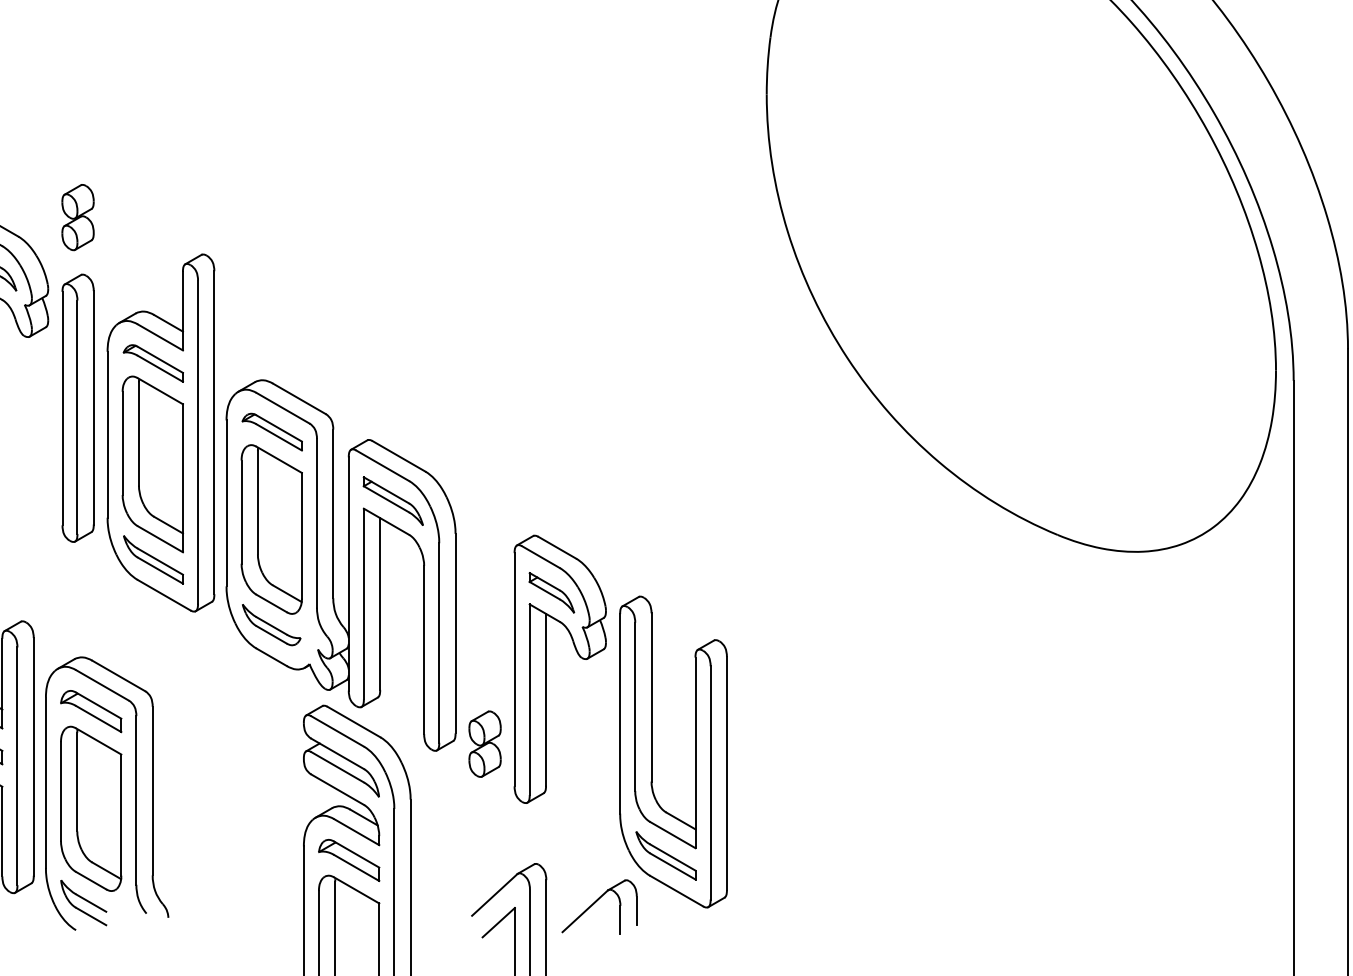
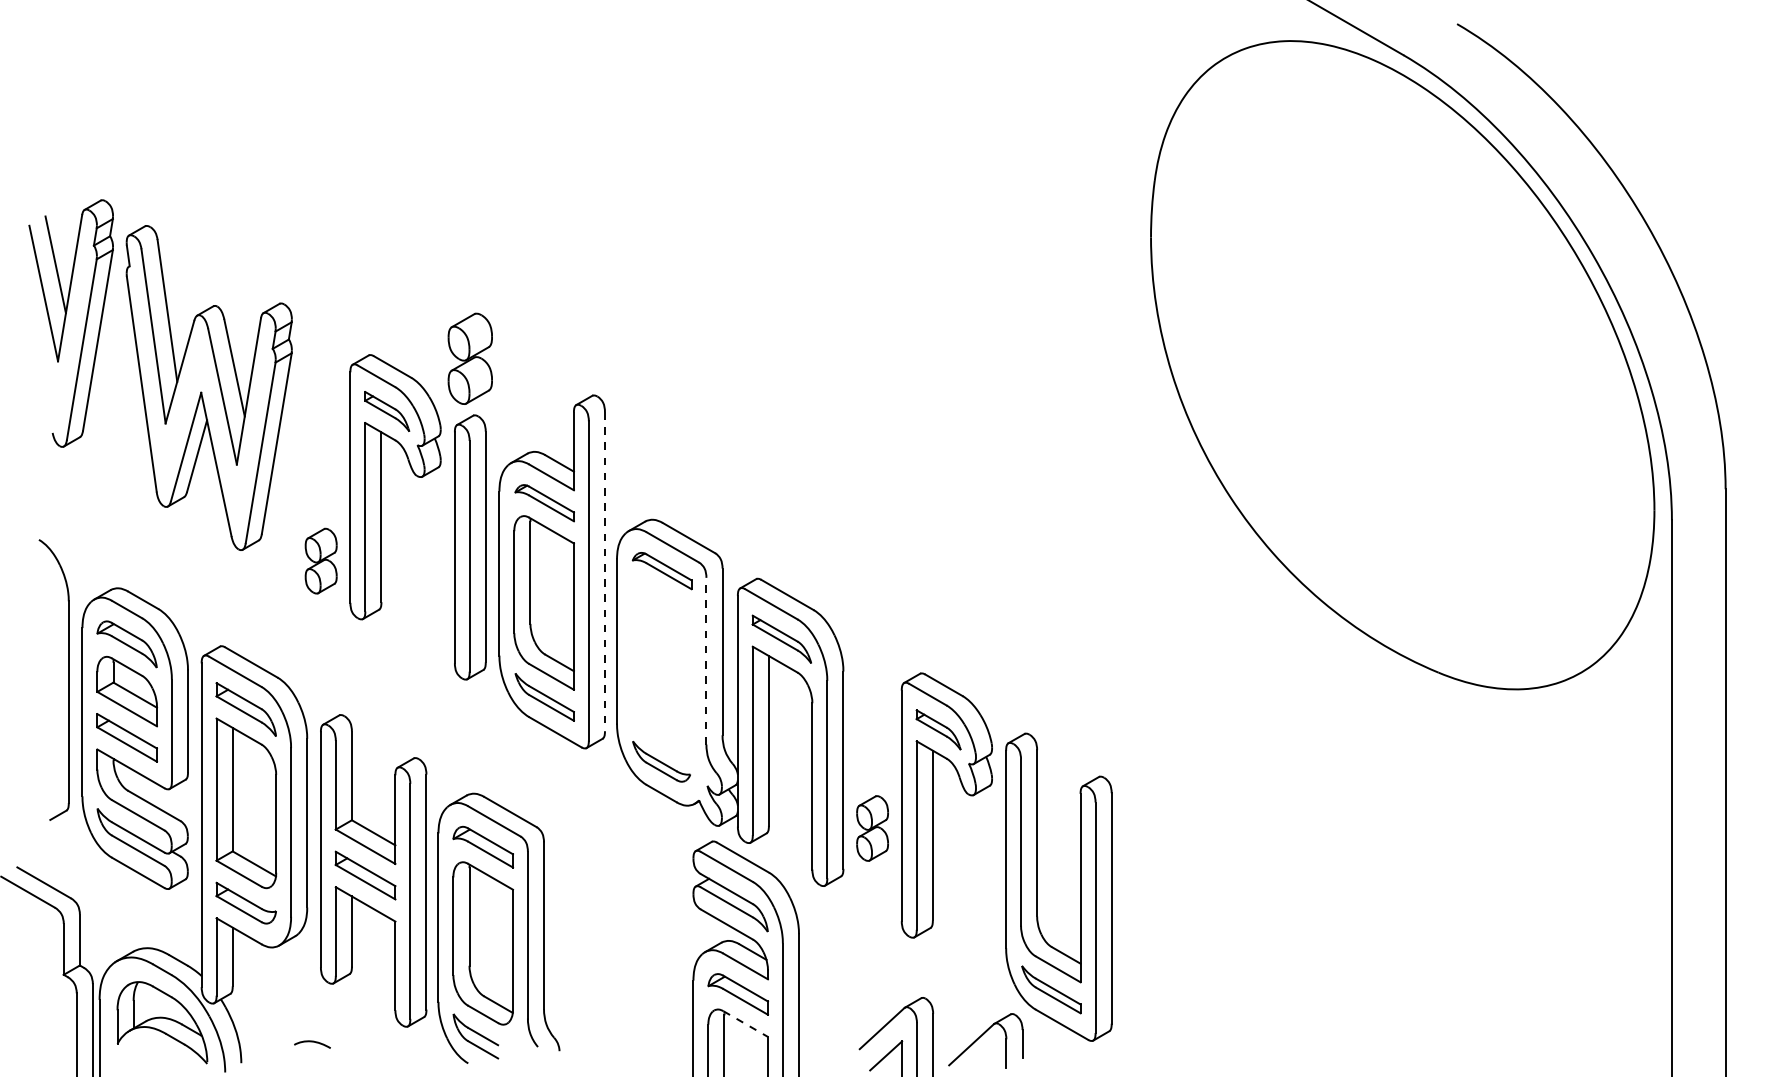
part: (77, 217) -> (469, 358), size x1.4
line: (213, 432) -> (604, 571), solid -> dashed
line: (317, 522) -> (706, 660), solid -> dashed
part: (271, 529) -> (661, 667), removed
part: (484, 744) -> (872, 828), moved
line: (356, 890) -> (745, 1024), solid -> dashed

